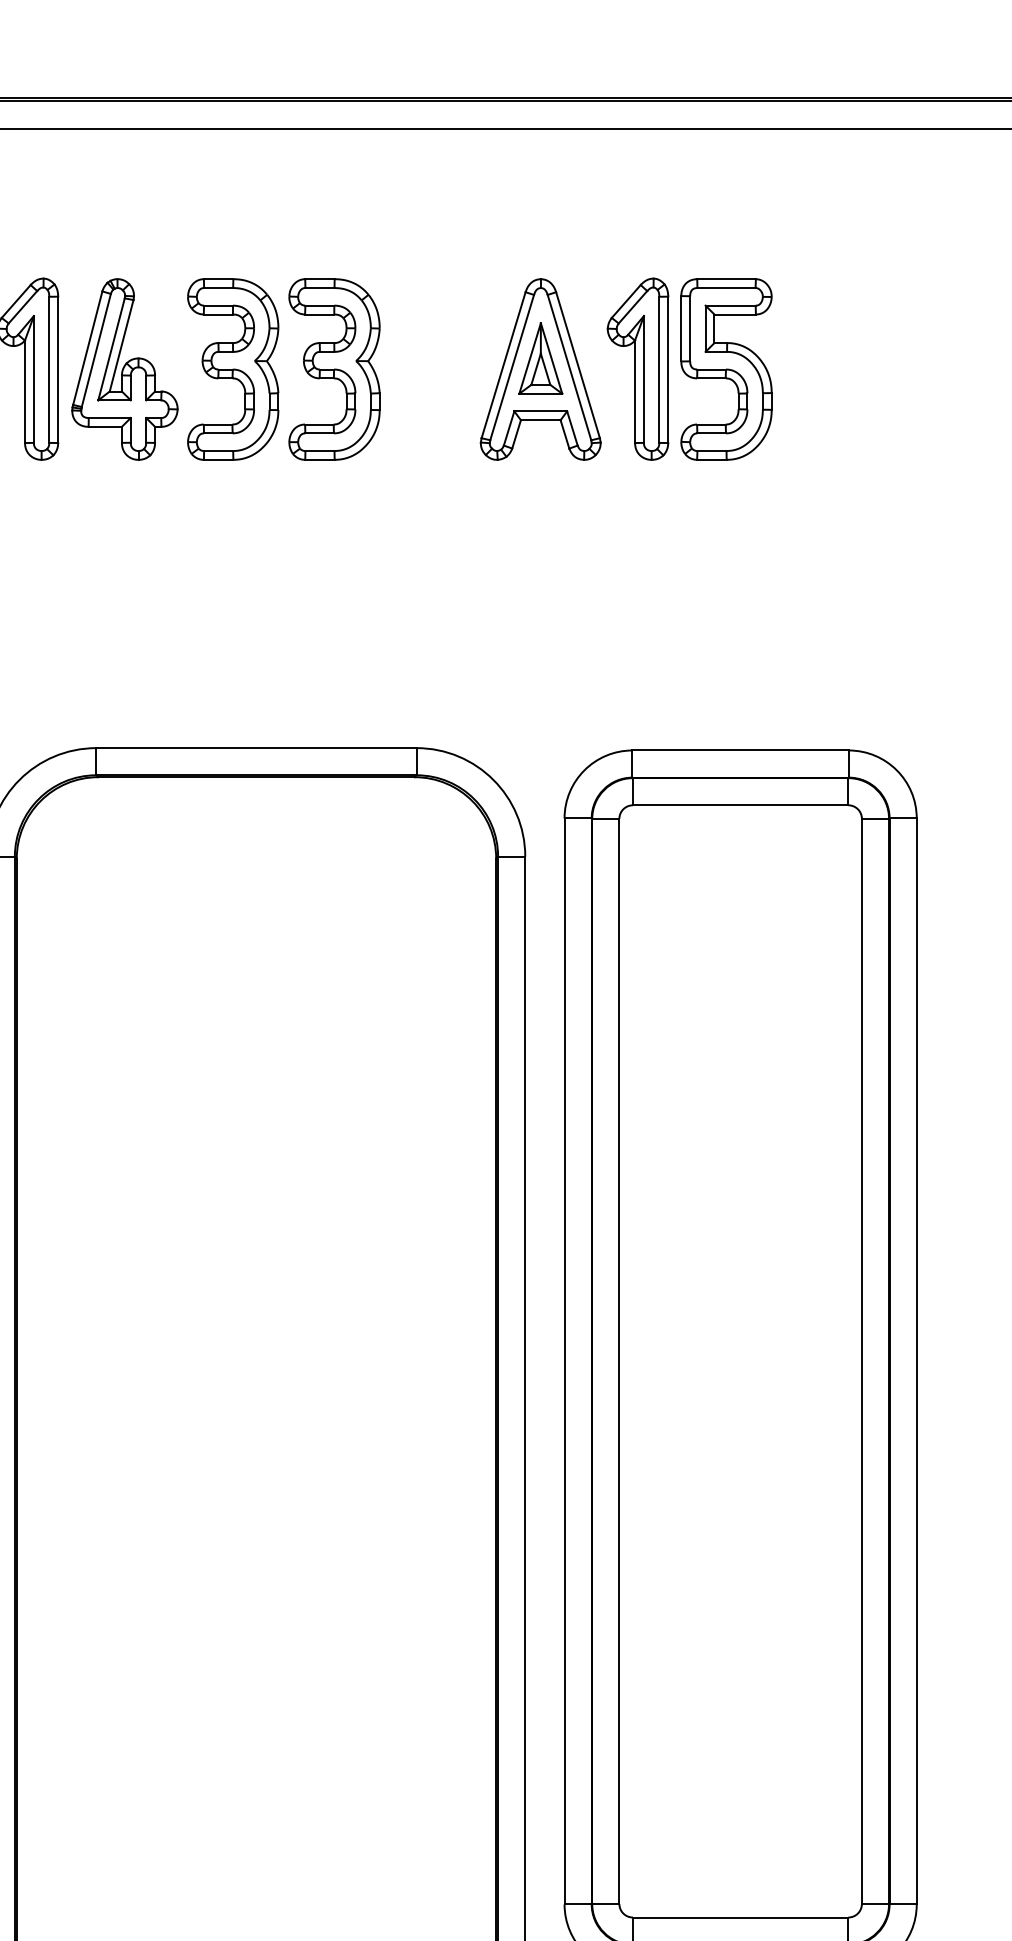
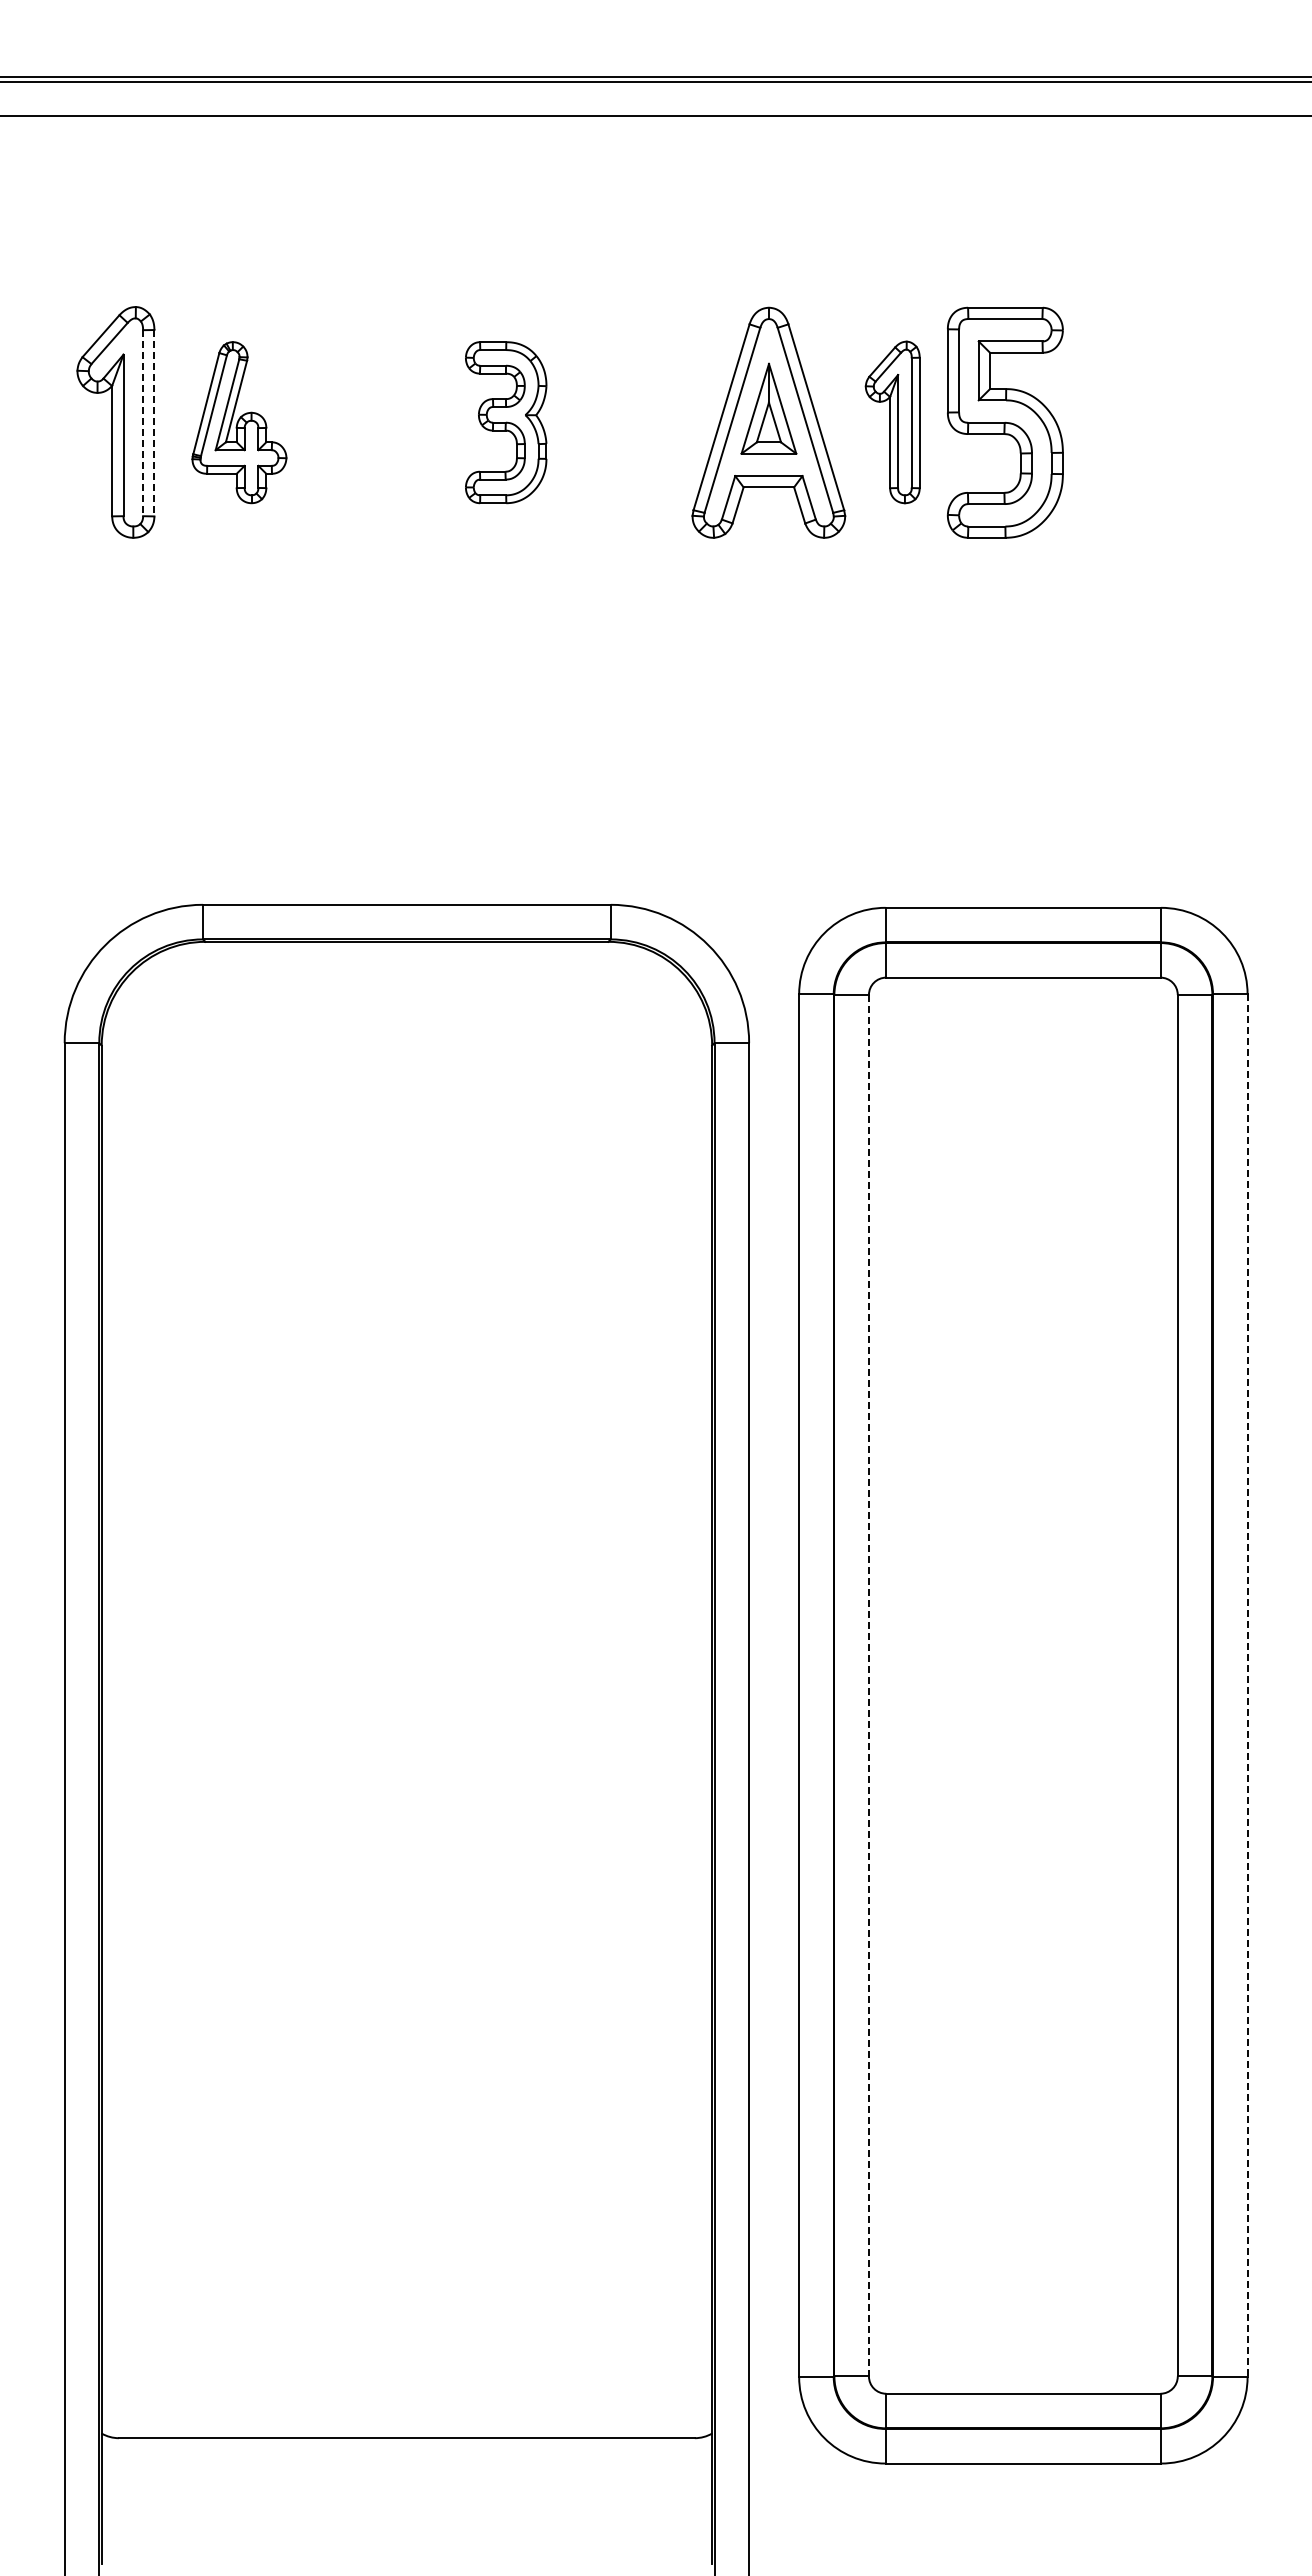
part: (125, 369) -> (239, 422), size x0.7
part: (232, 369) -> (376, 422), removed
part: (333, 369) -> (505, 422), size x0.7
part: (637, 369) -> (892, 422), size x0.7
line: (49, 370) -> (143, 423), solid -> dashed
line: (58, 370) -> (154, 423), solid -> dashed
line: (619, 1361) -> (868, 1685), solid -> dashed
line: (916, 1362) -> (1247, 1686), solid -> dashed

